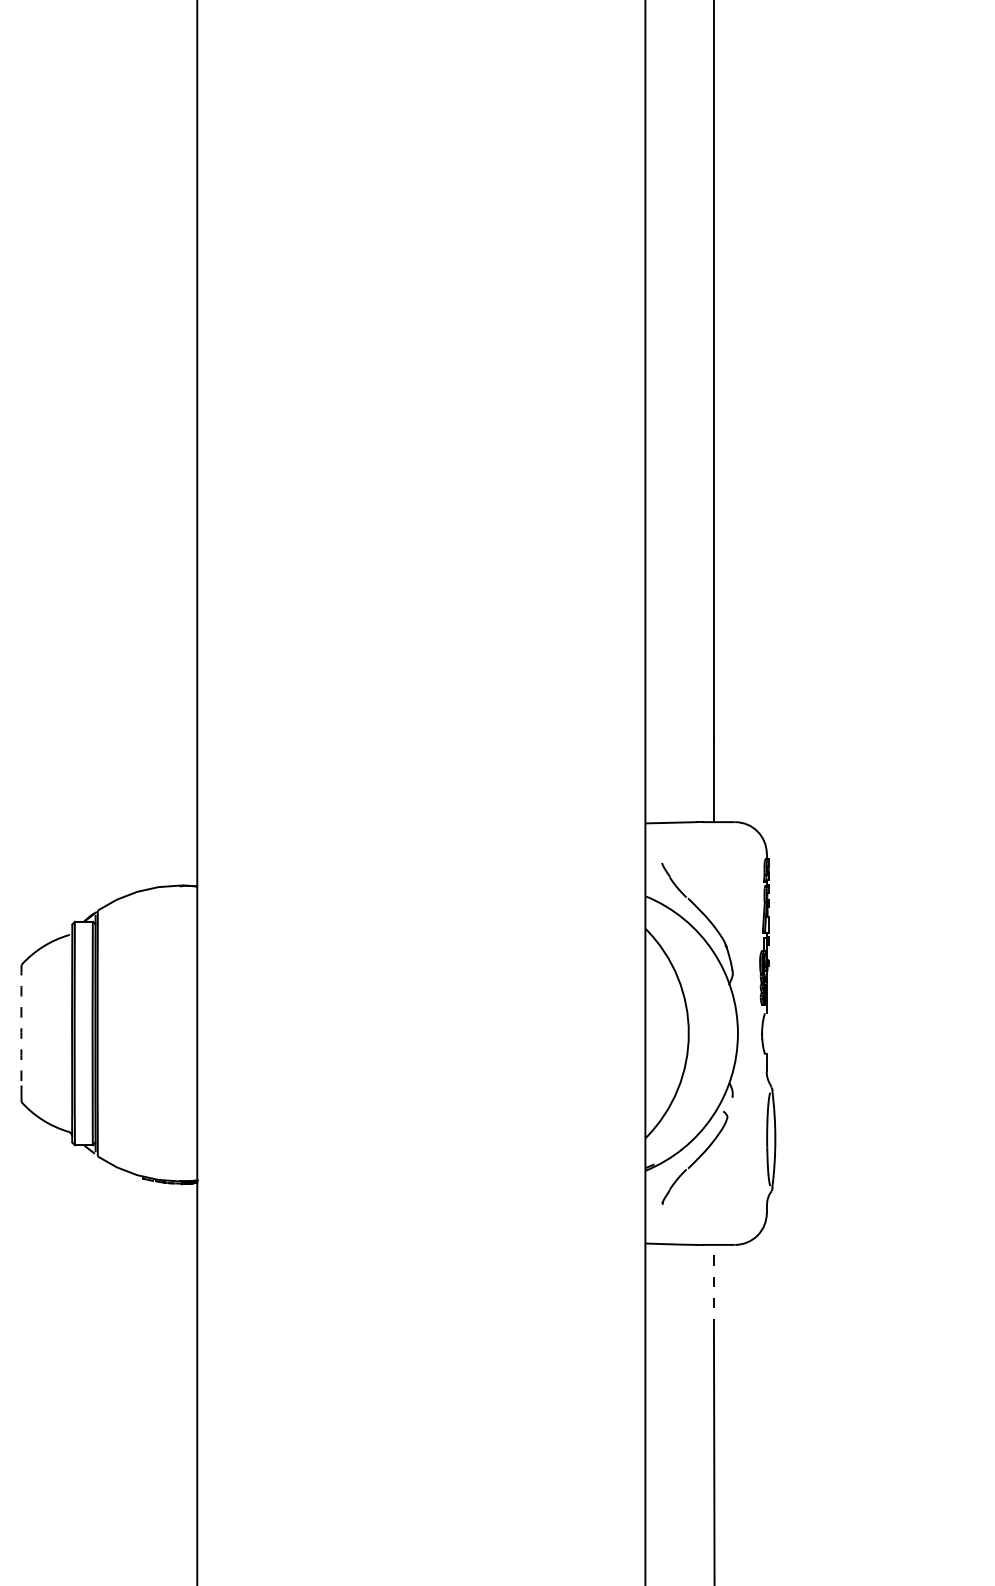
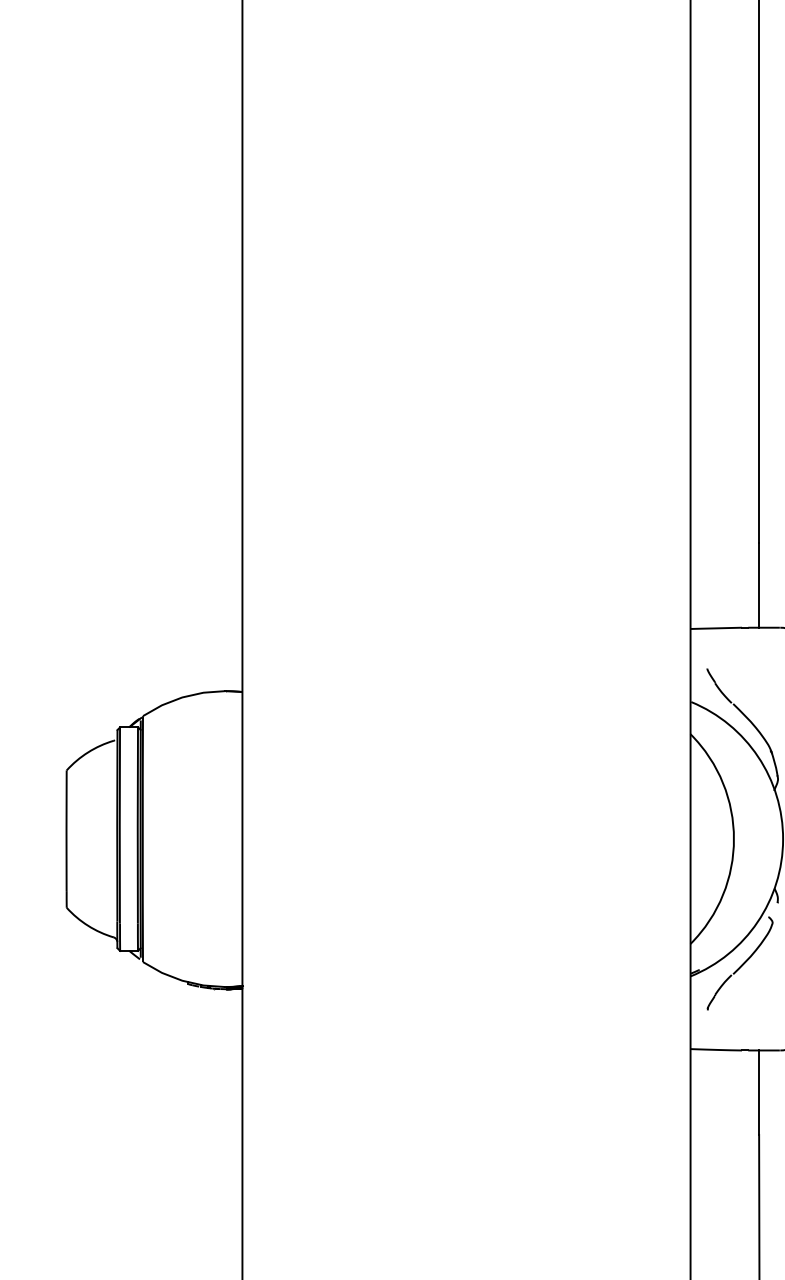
arc: (21, 1025) -> (66, 831), dashed -> solid
line: (713, 1286) -> (758, 1092), dashed -> solid

